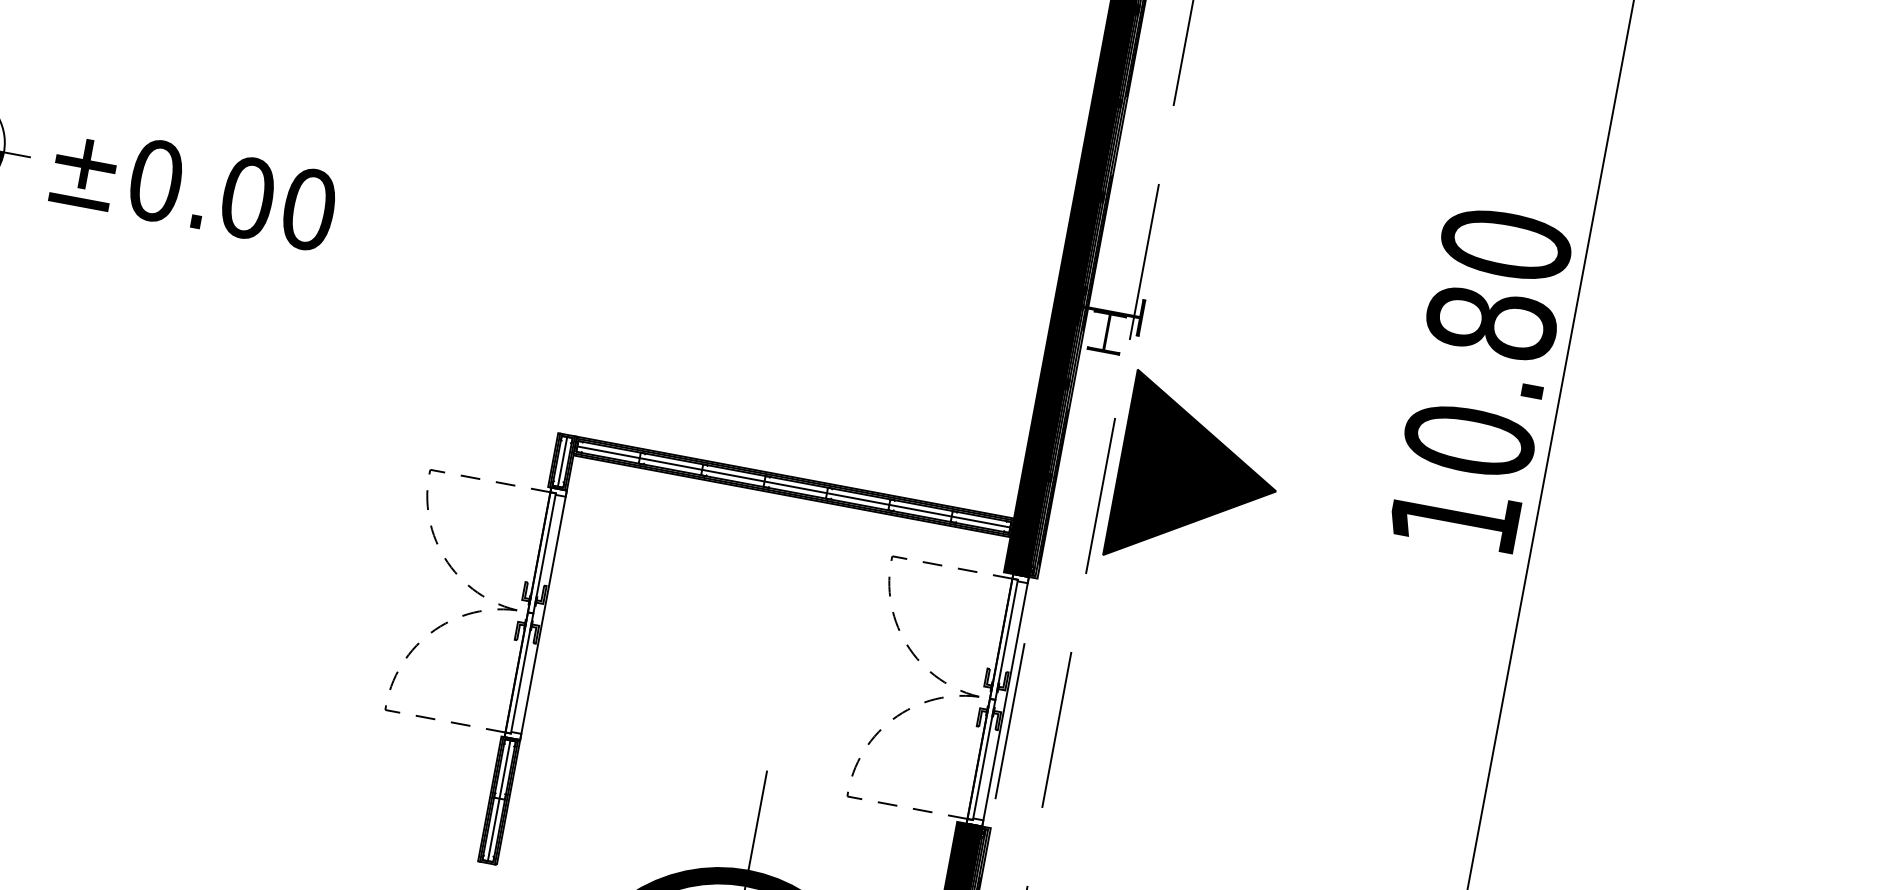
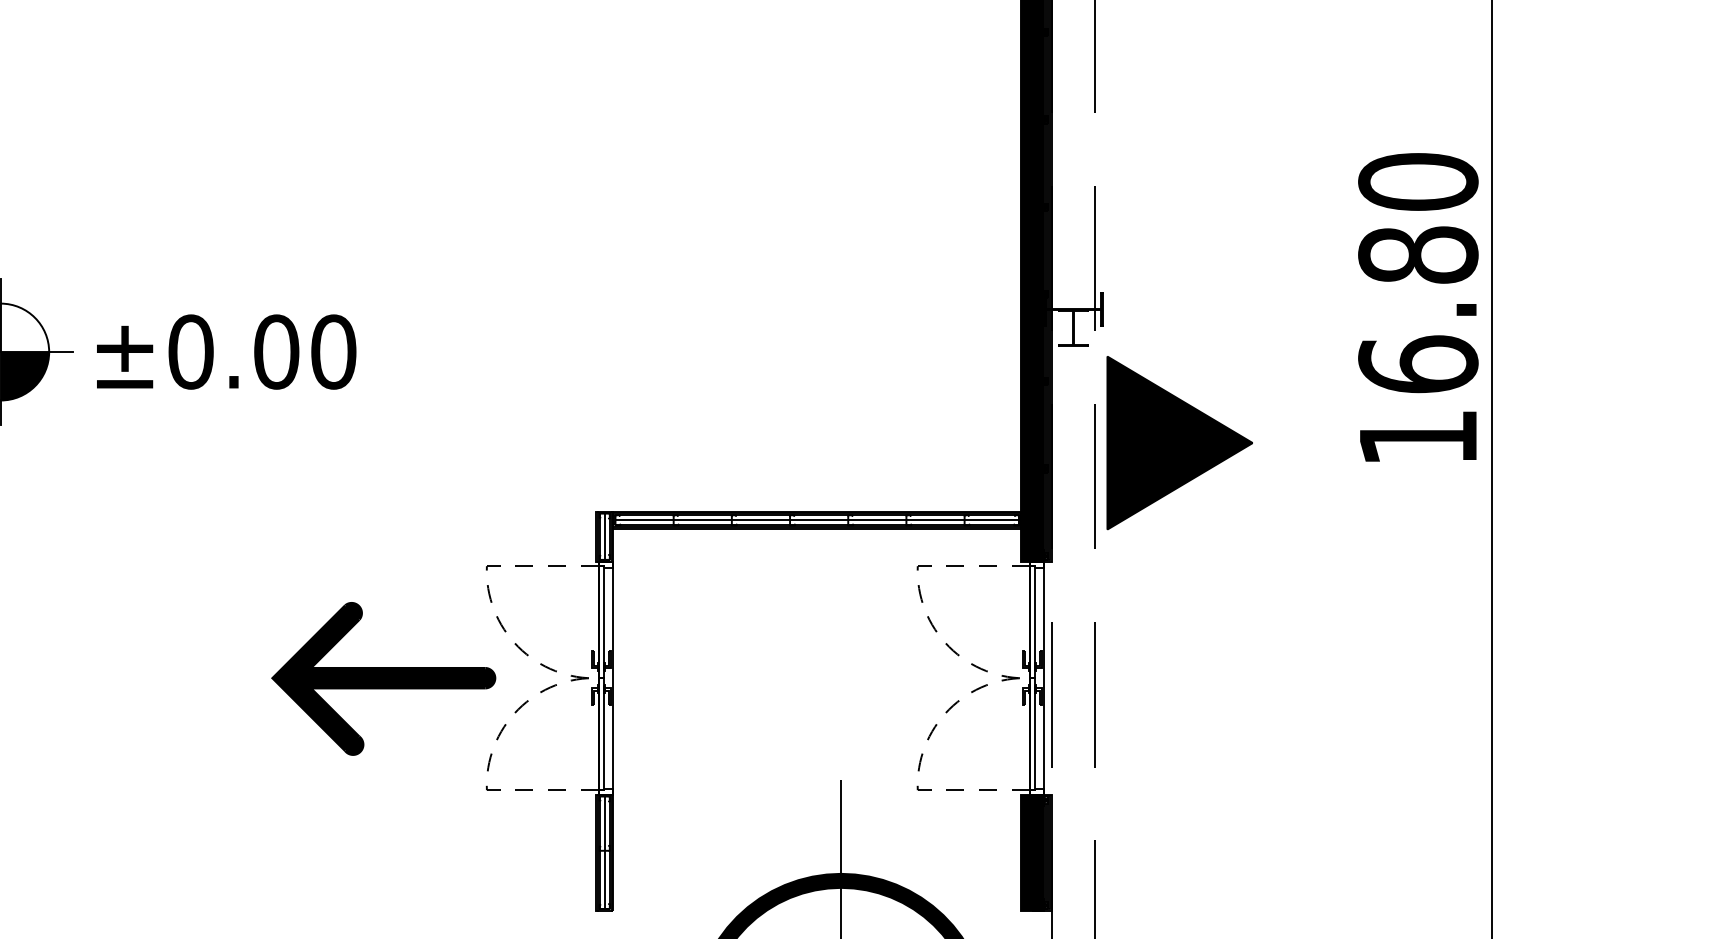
text: (1469, 440) -> (1418, 364), 10.80 -> 16.80
part: (296, 569) -> (383, 678), added

